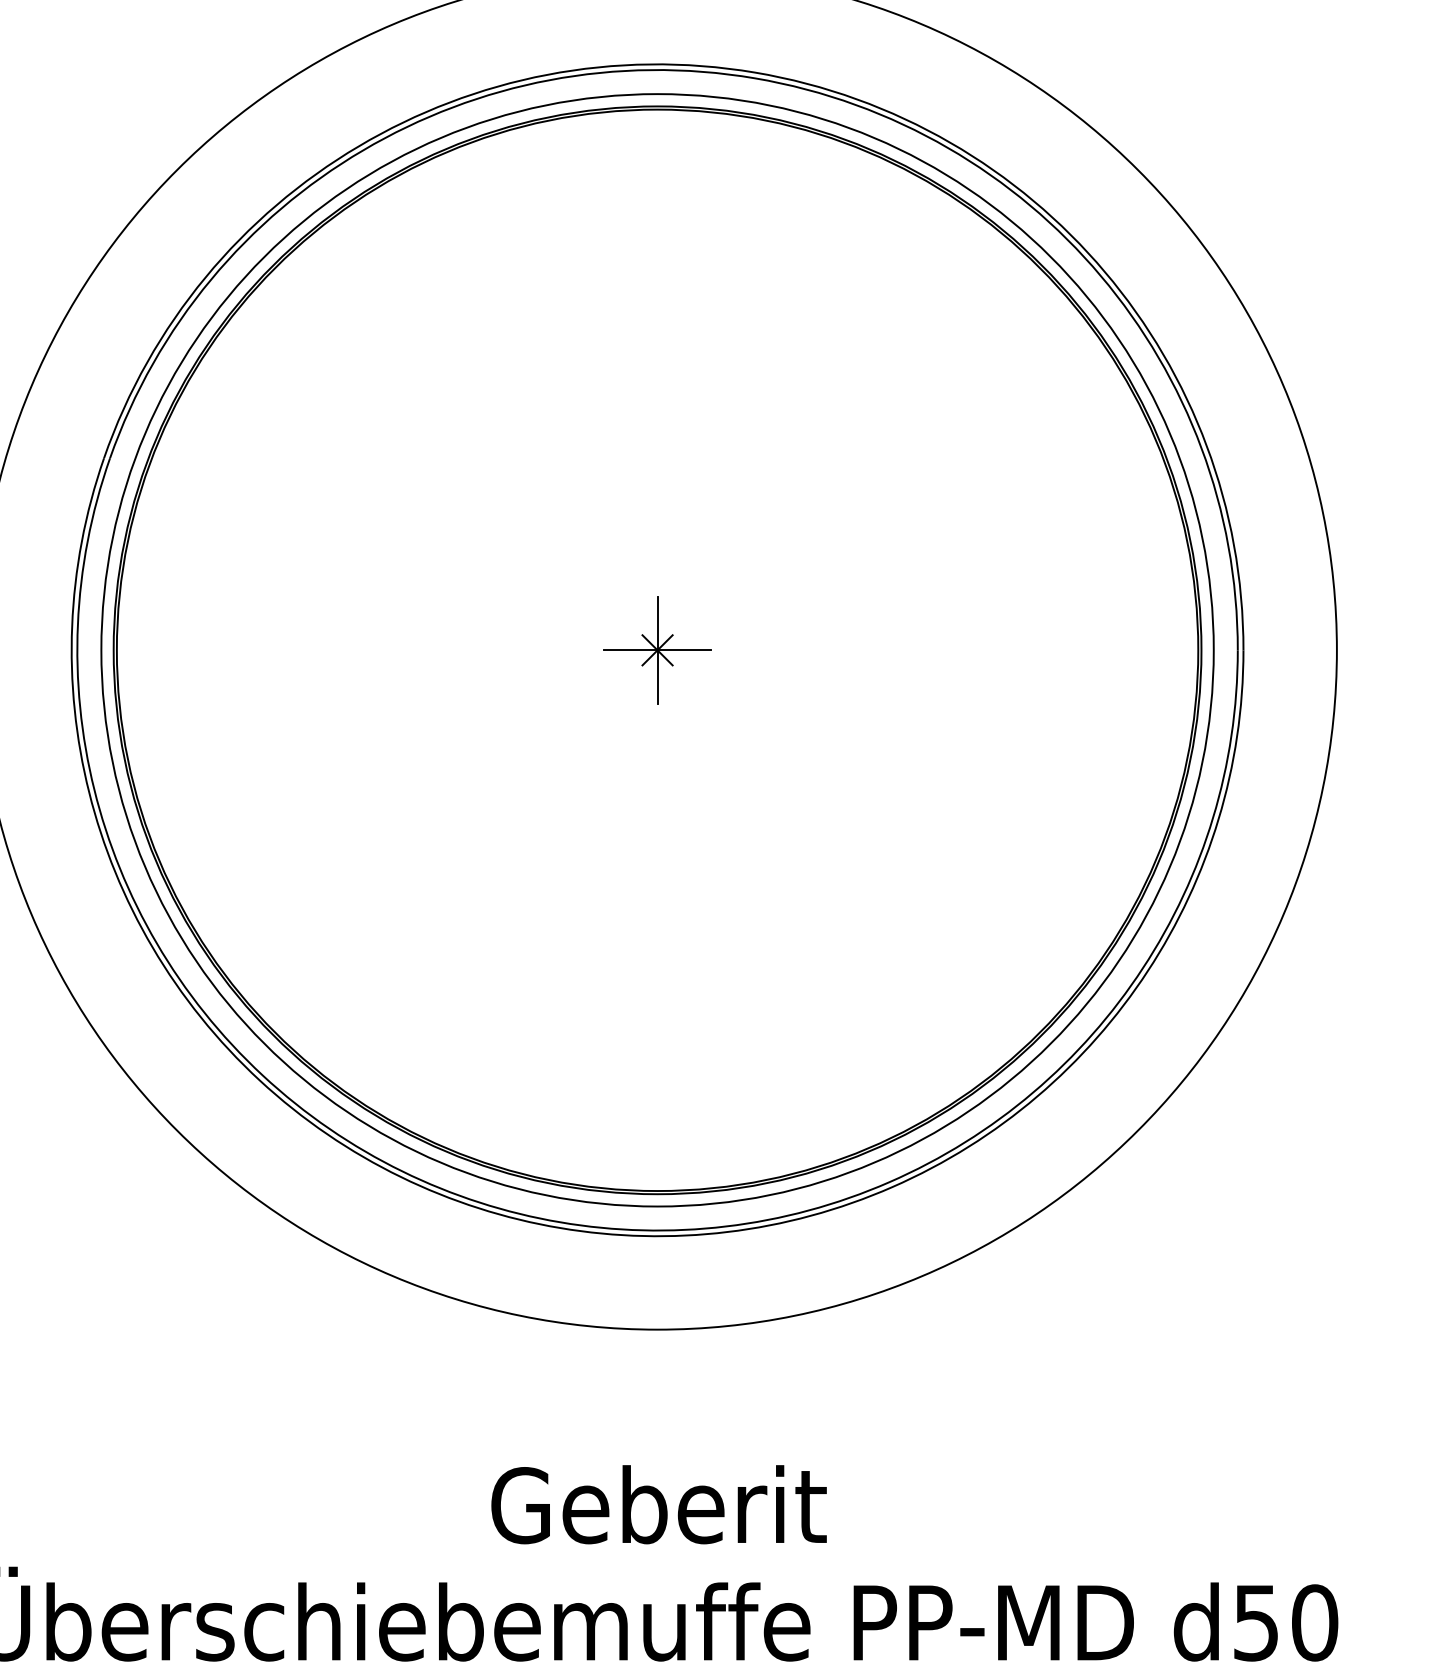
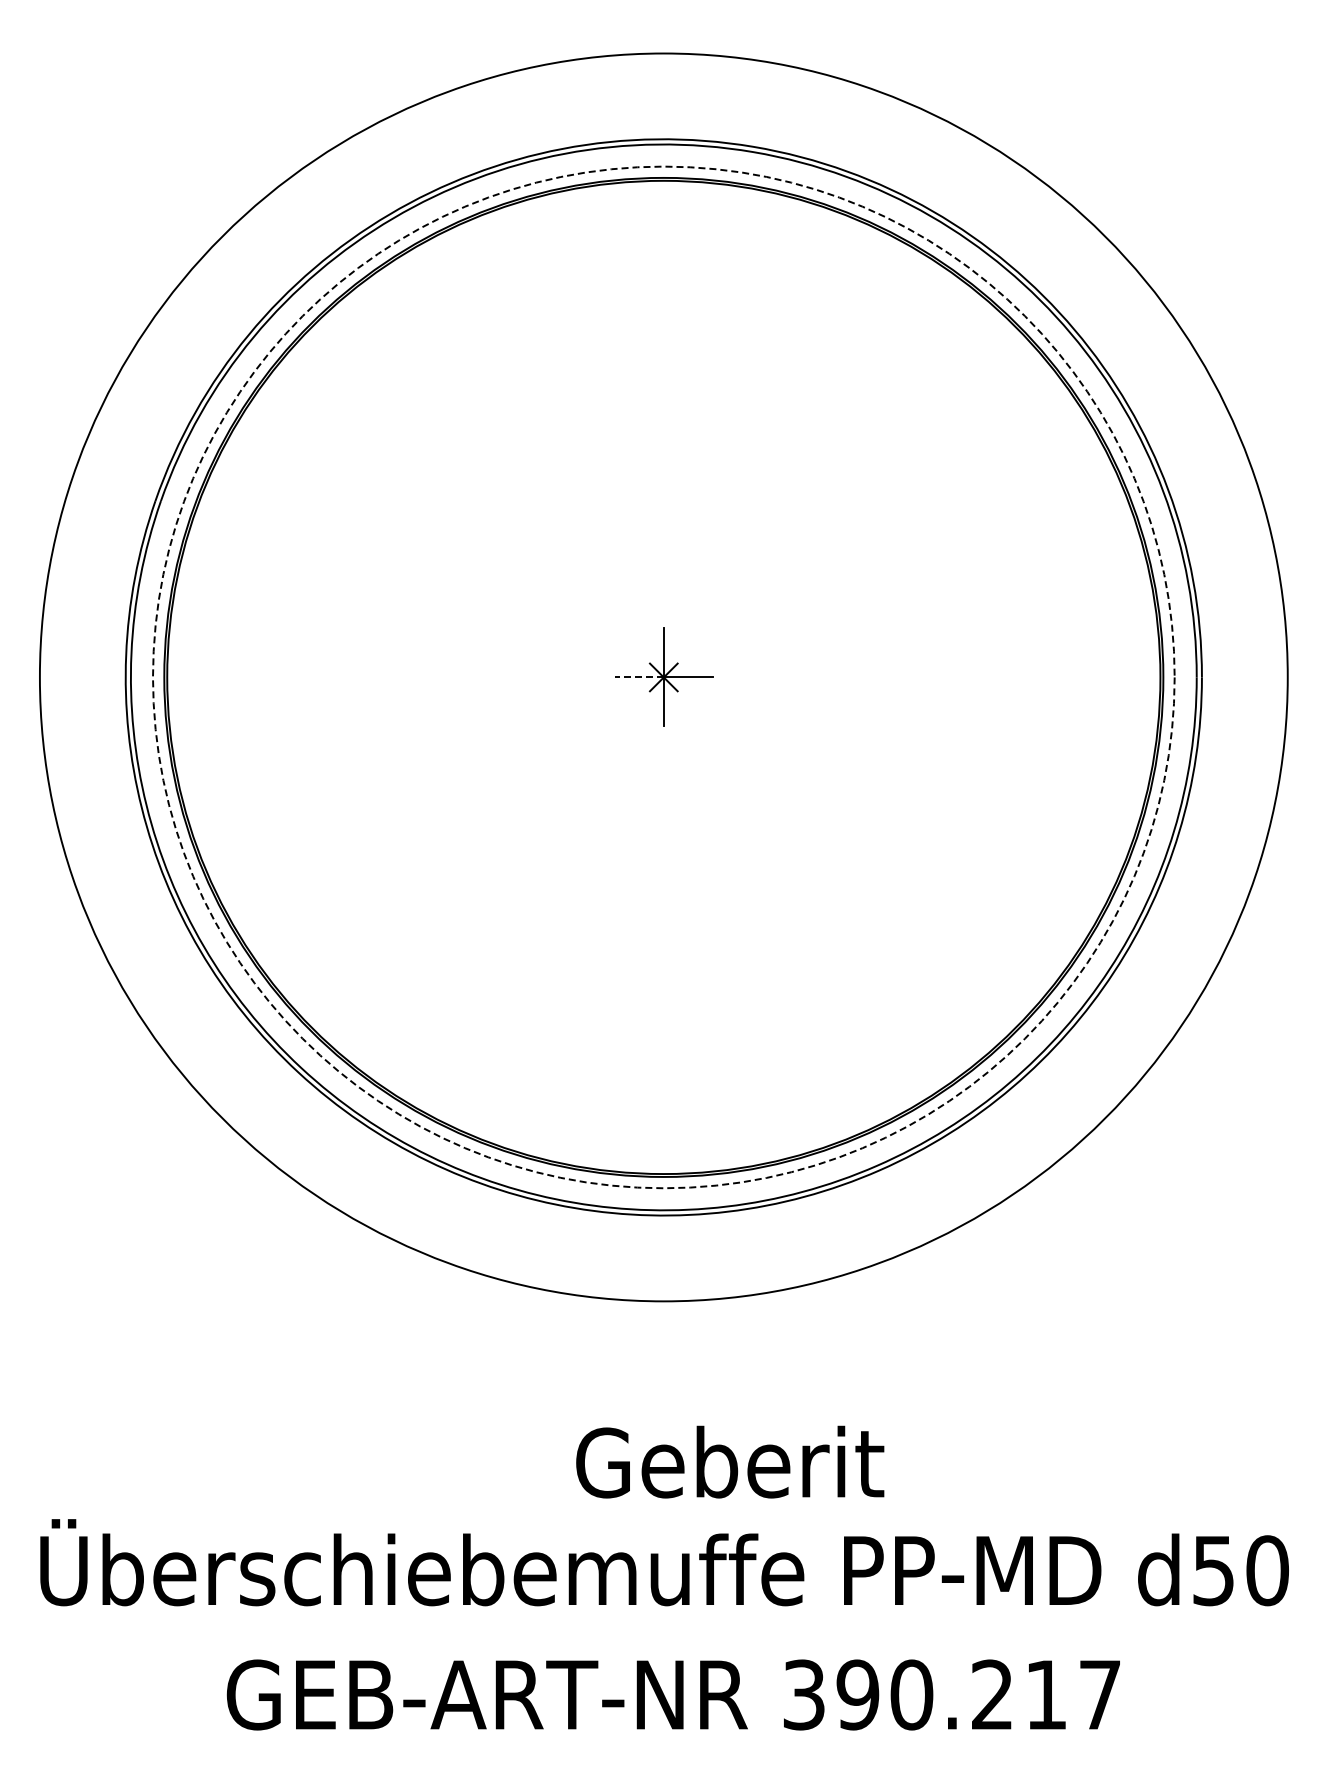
line: (629, 650) -> (638, 677), solid -> dashed
circle: (657, 650) -> (663, 677), solid -> dashed
text: (659, 1504) -> (730, 1461), moved

